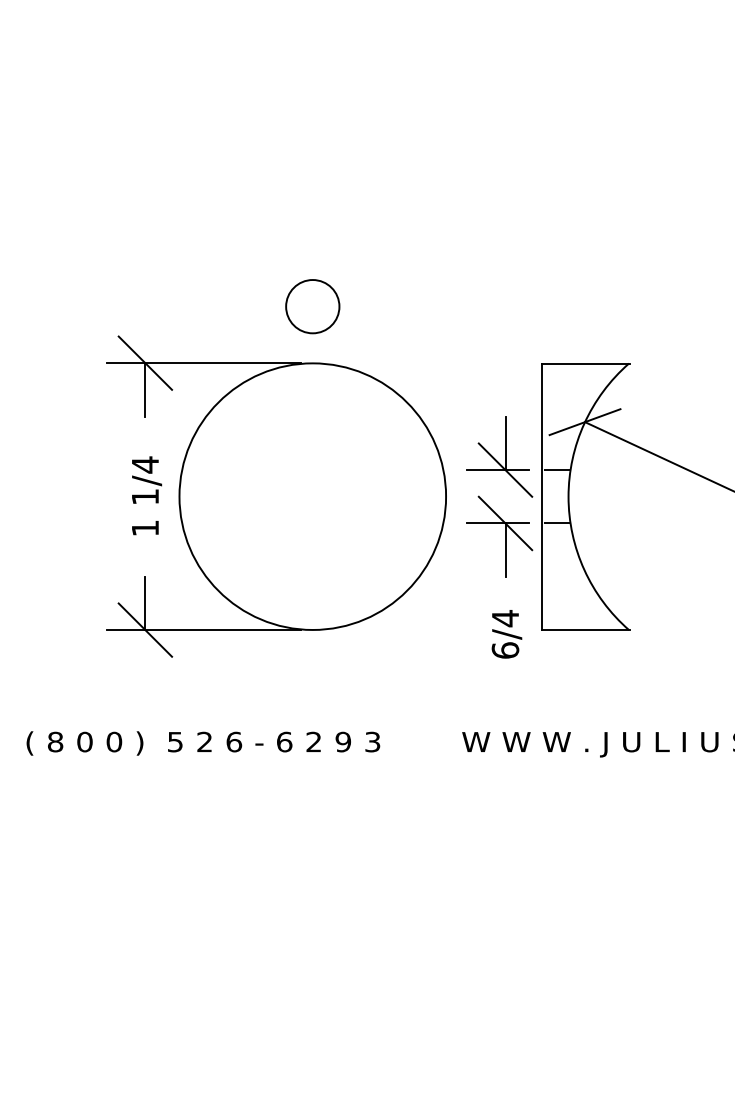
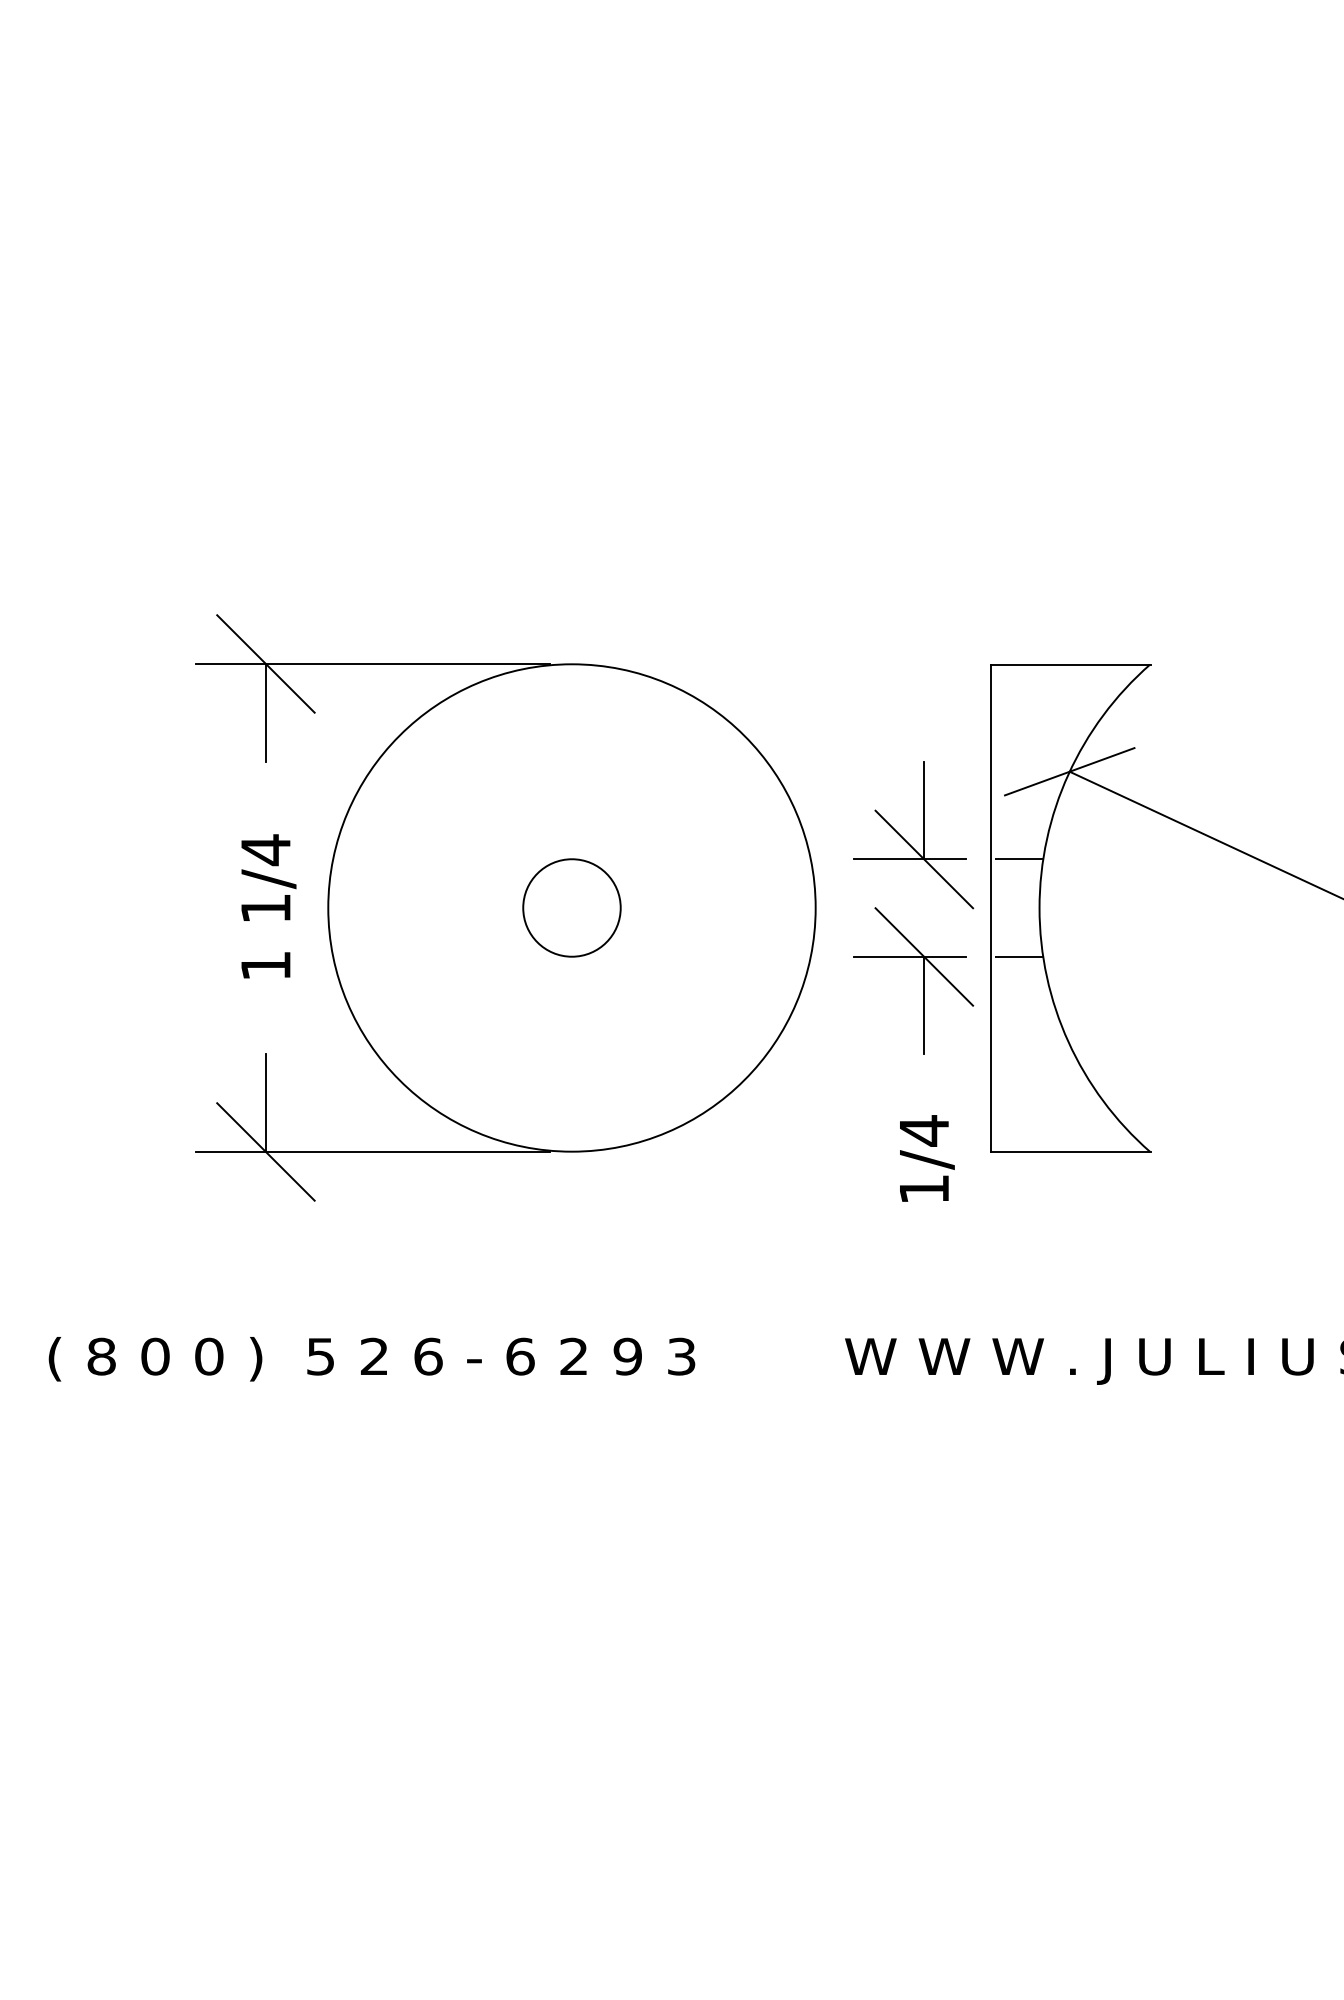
circle: (312, 306) -> (571, 907), moved
text: (505, 650) -> (924, 1189), 6/4 -> 1/4

